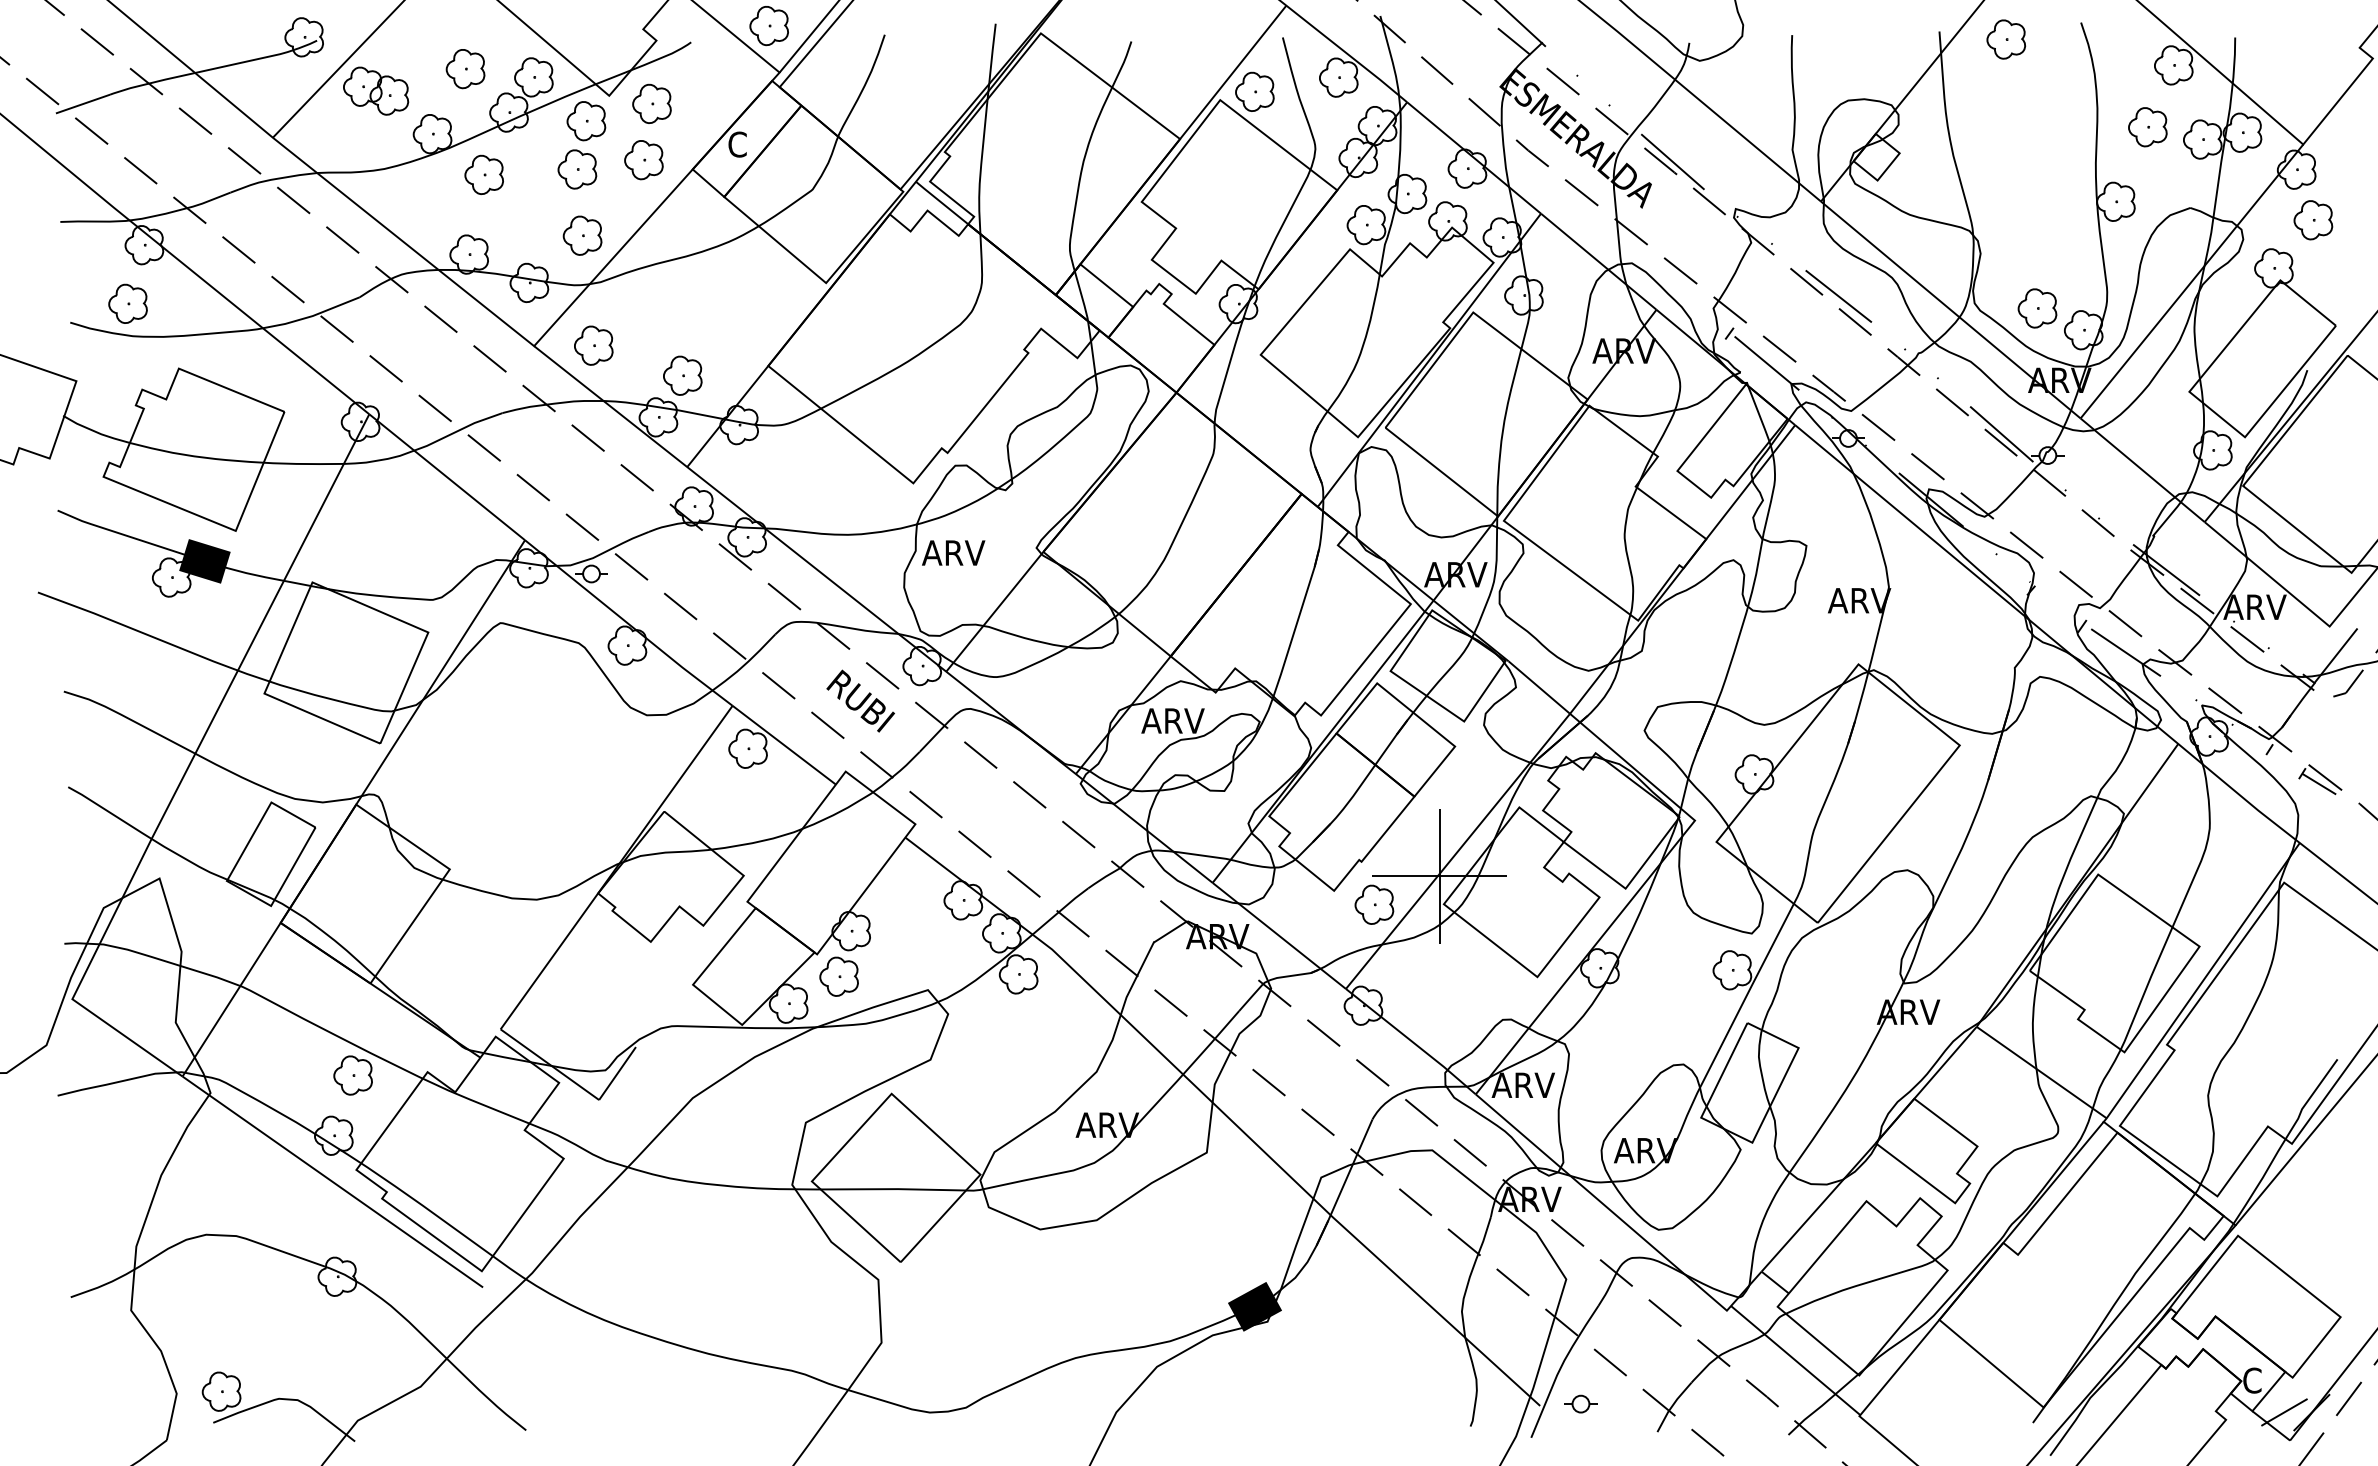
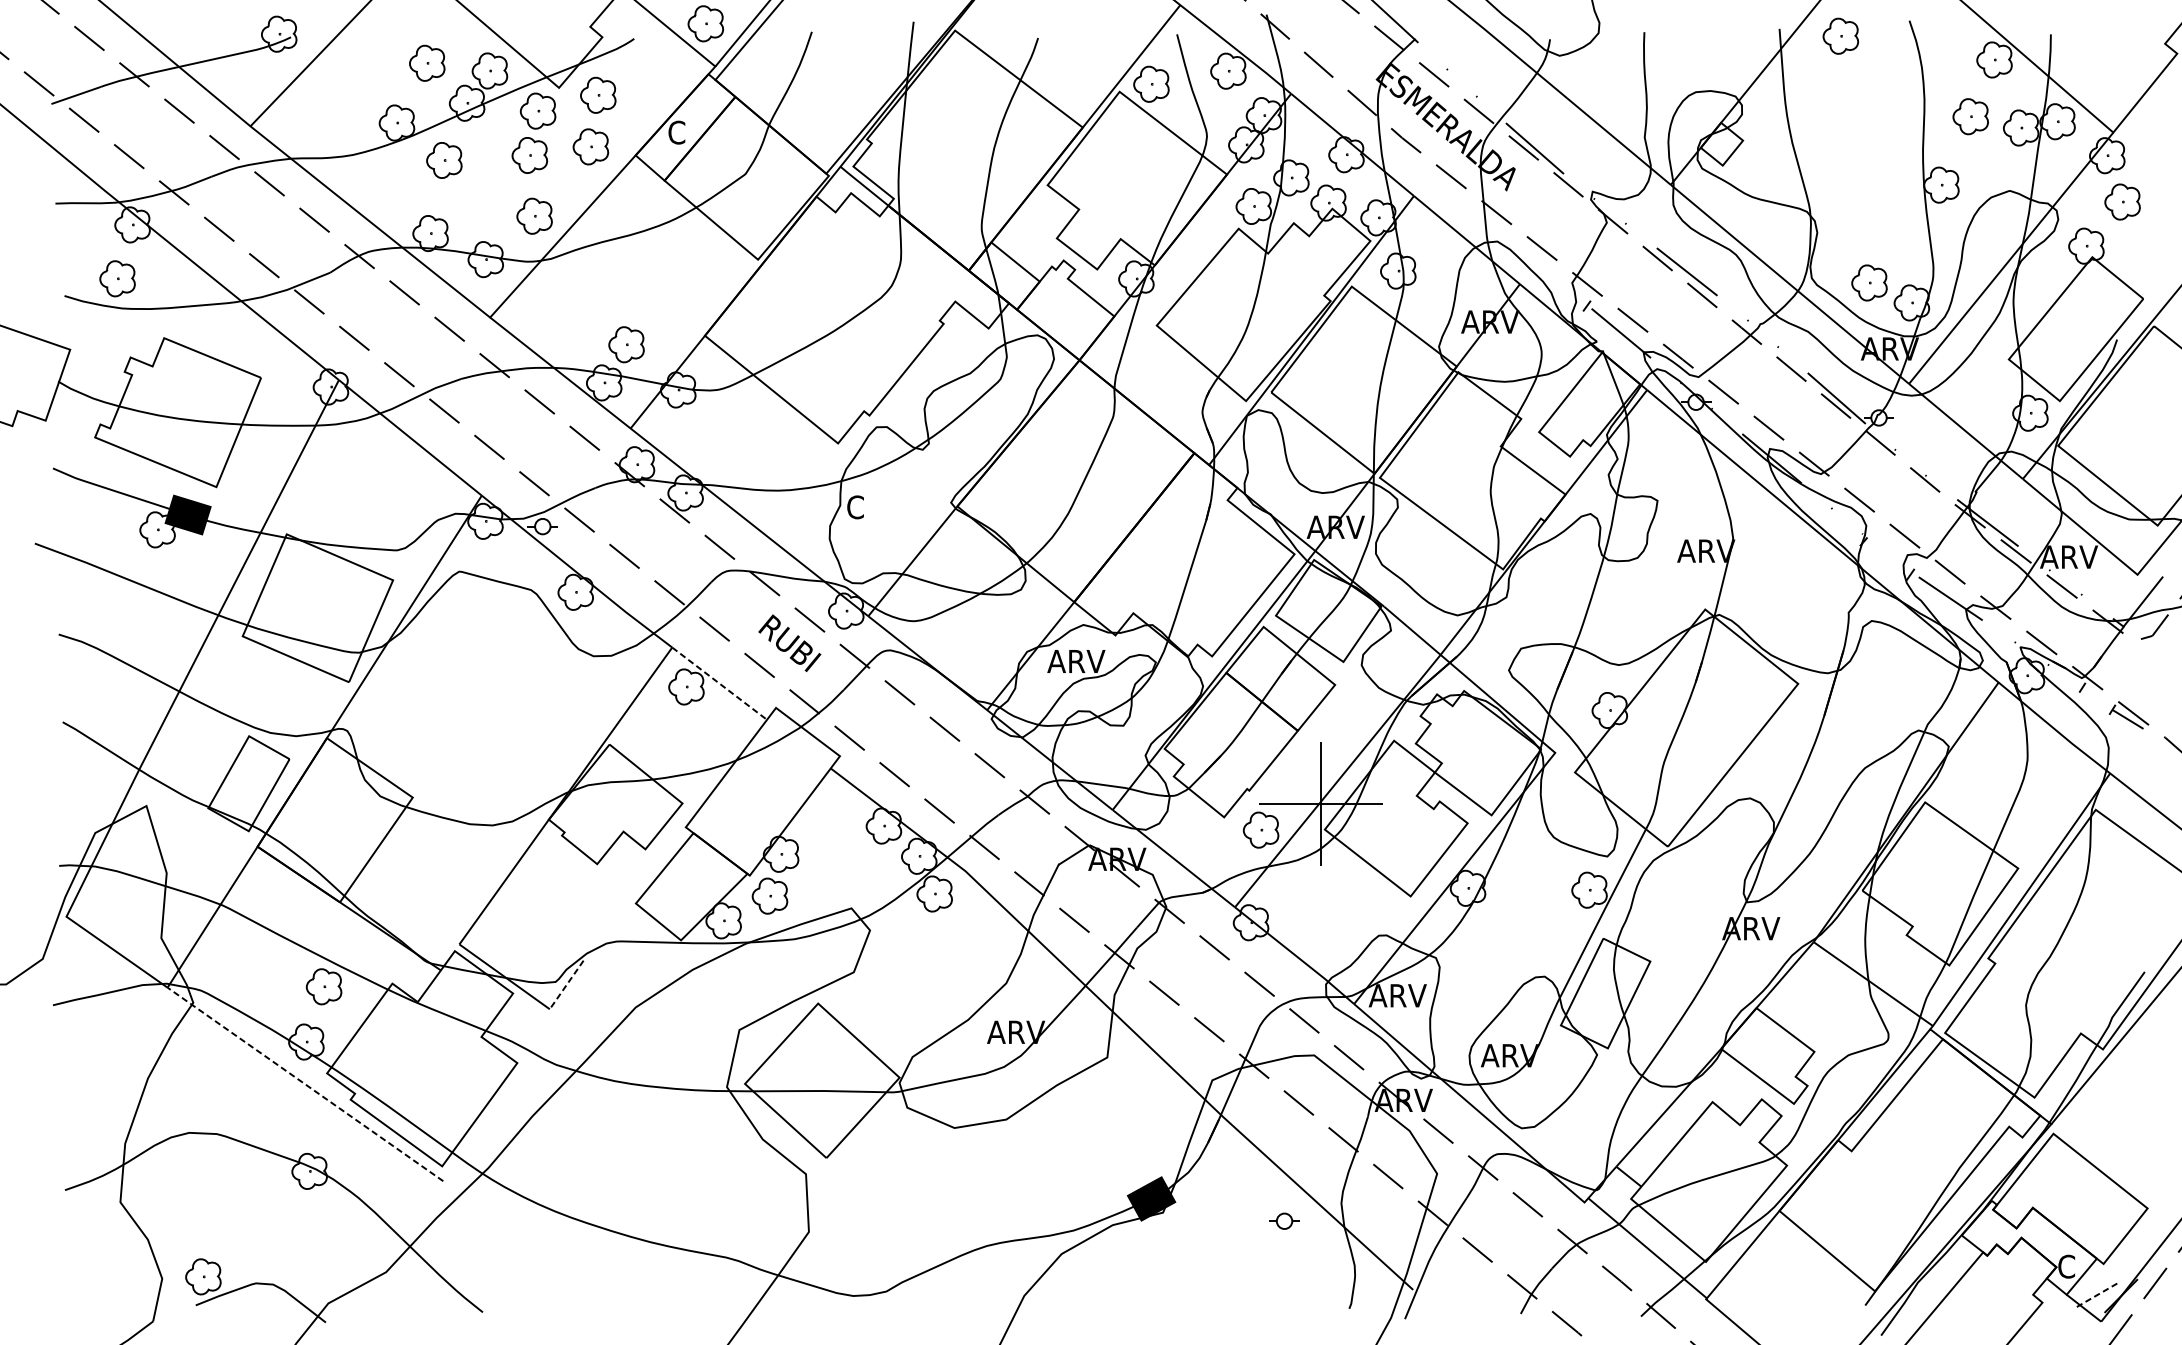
part: (376, 90) -> (345, 83), removed
part: (593, 345) -> (544, 316), removed
text: (953, 553) -> (874, 507), ARV -> C
line: (784, 745) -> (719, 683), solid -> dashed
line: (617, 1073) -> (566, 984), solid -> dashed
line: (332, 1181) -> (305, 1083), solid -> dashed
part: (1580, 1403) -> (1284, 1220), moved
line: (2283, 1412) -> (2095, 1295), solid -> dashed

